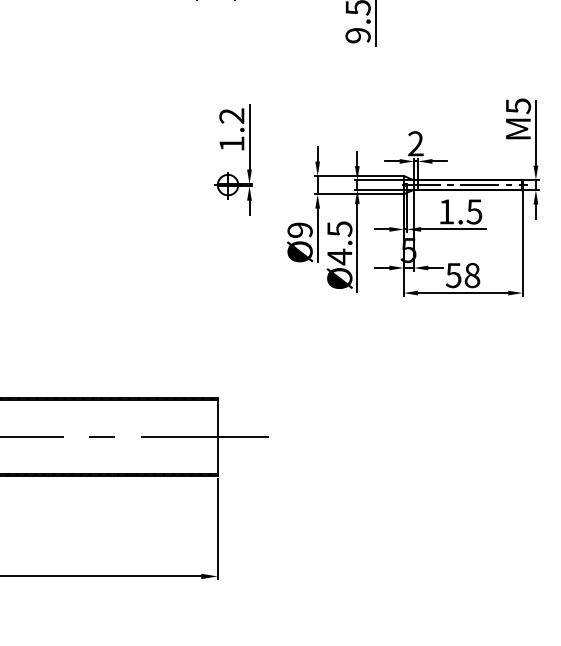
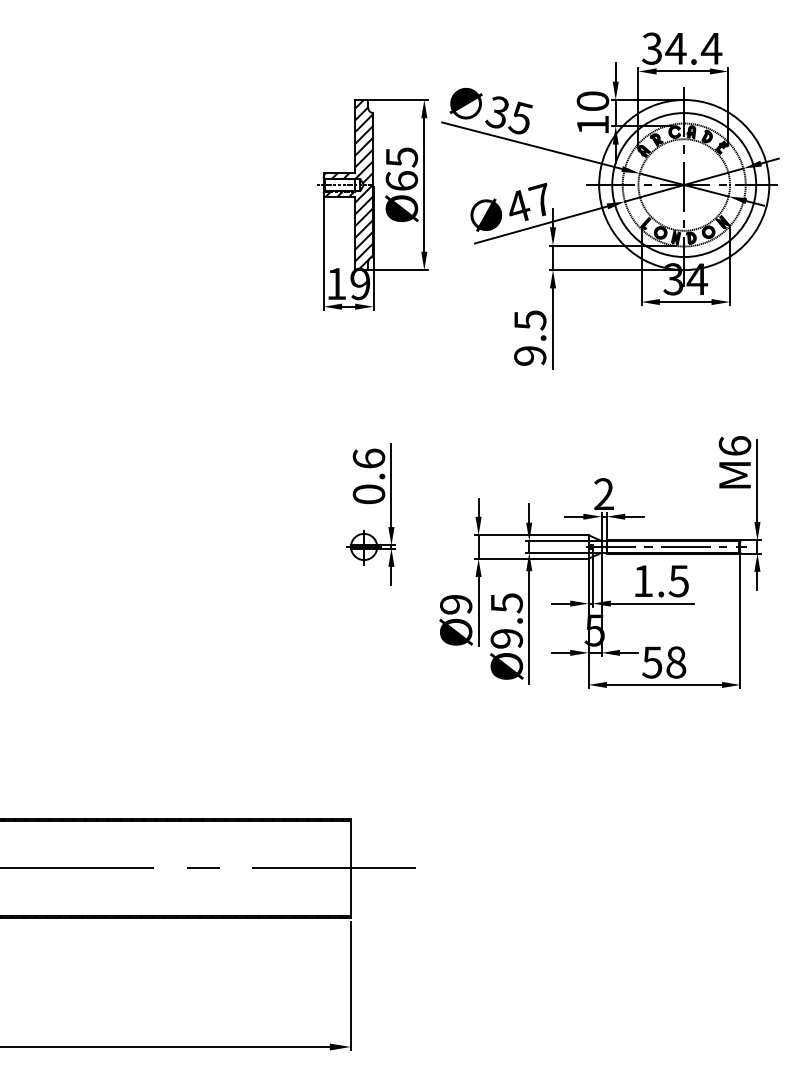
text: (517, 106) -> (734, 446), M5 -> M6
text: (231, 129) -> (368, 476), 1.2 -> 0.6
text: (339, 256) -> (506, 638), Ø4.5 -> Ø9.5

